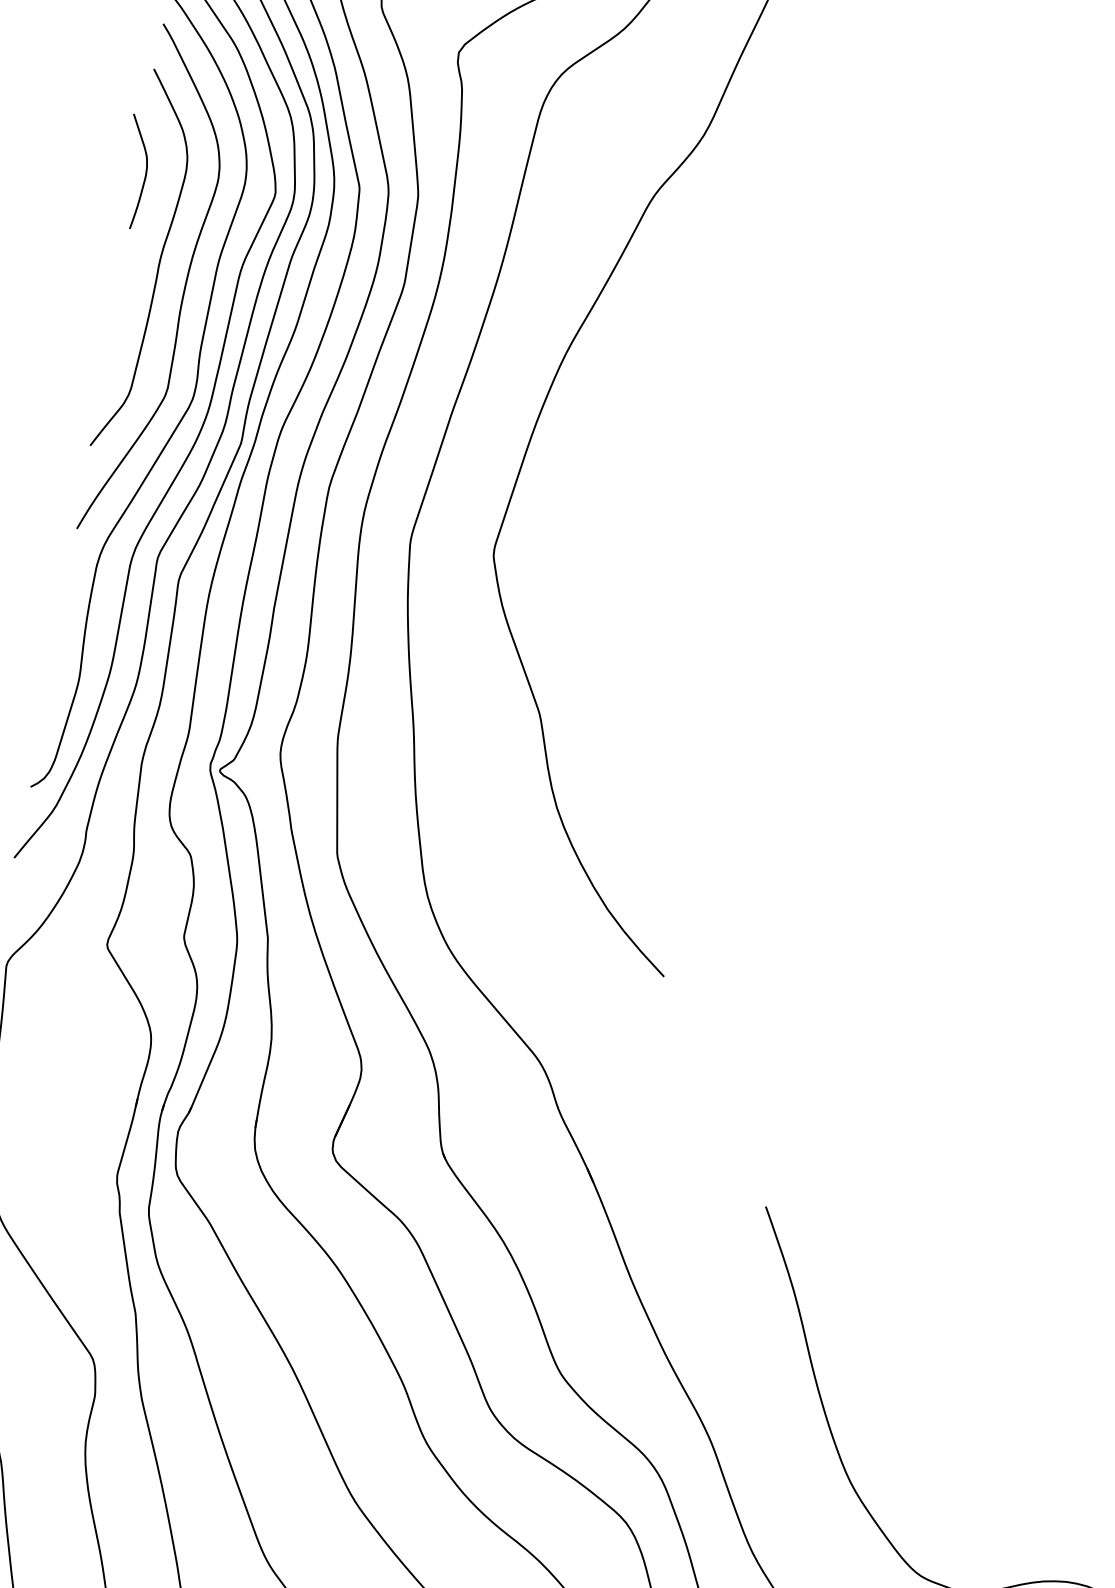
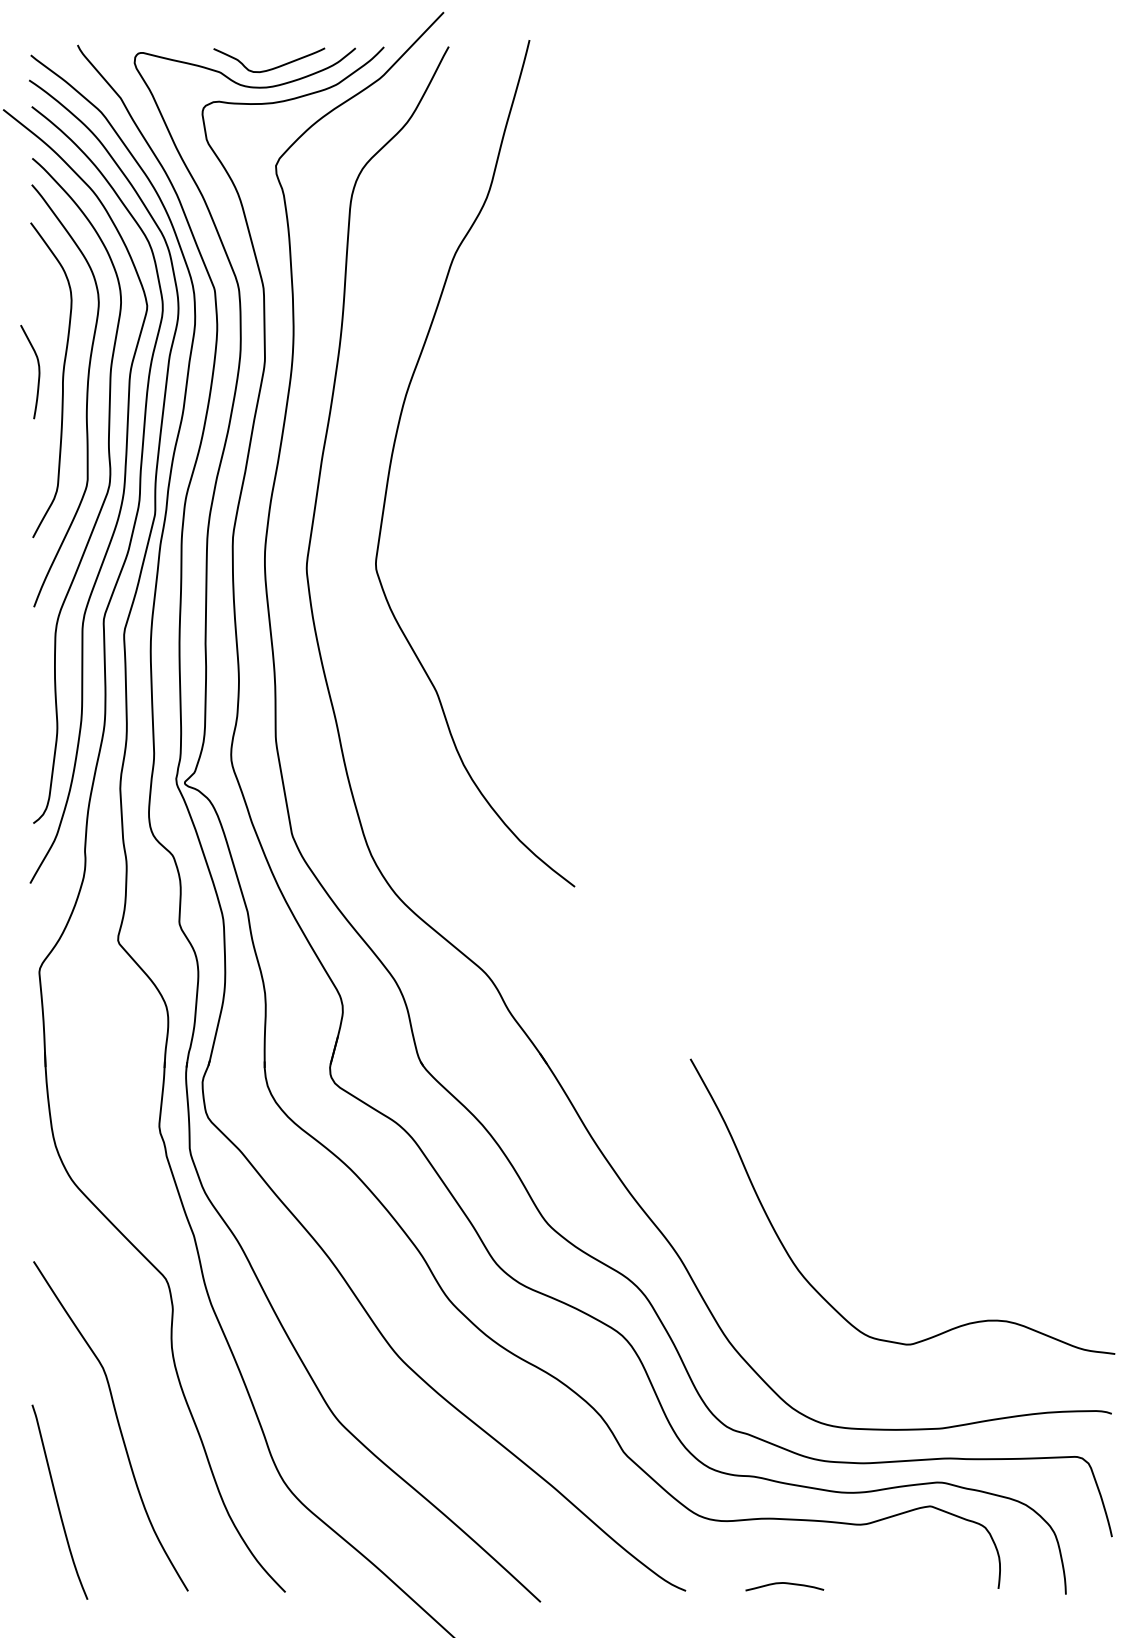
curve: (144, 174) -> (38, 372), moved

